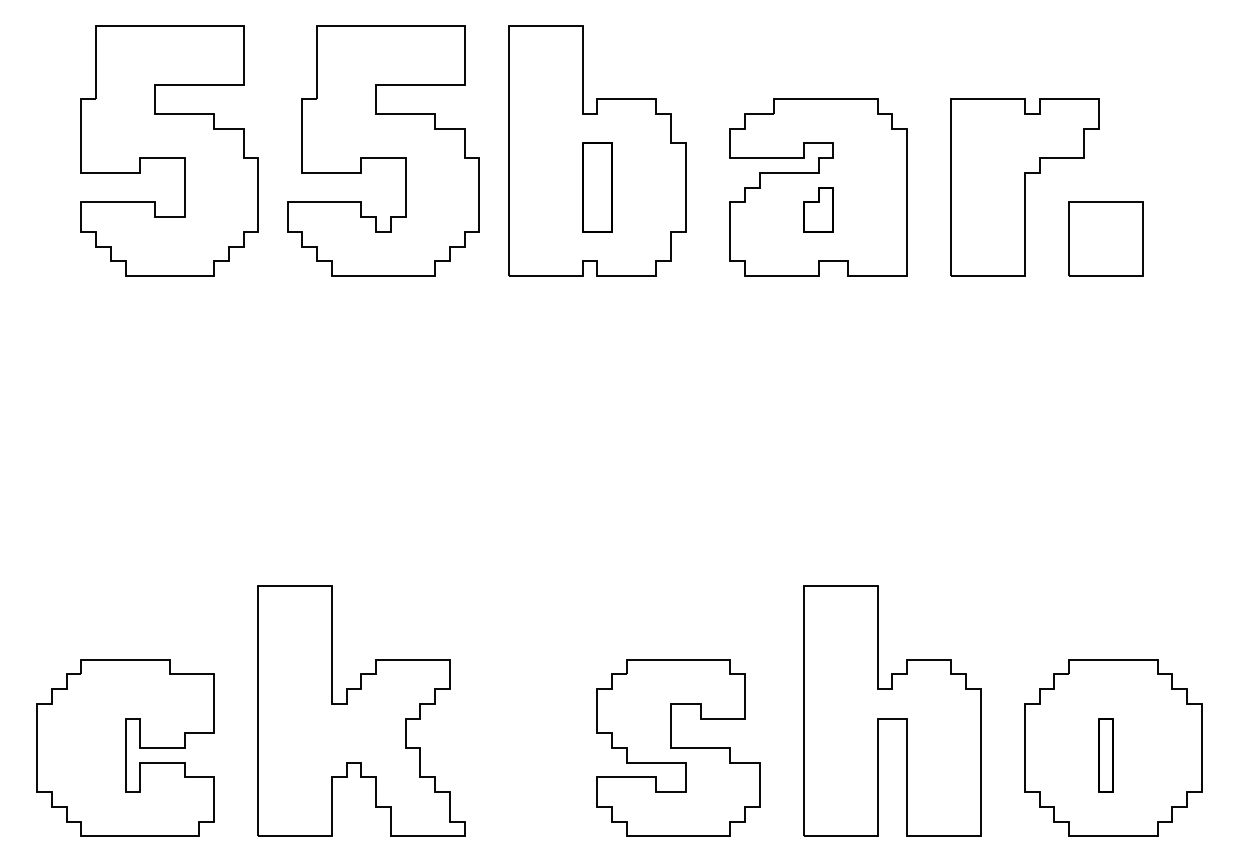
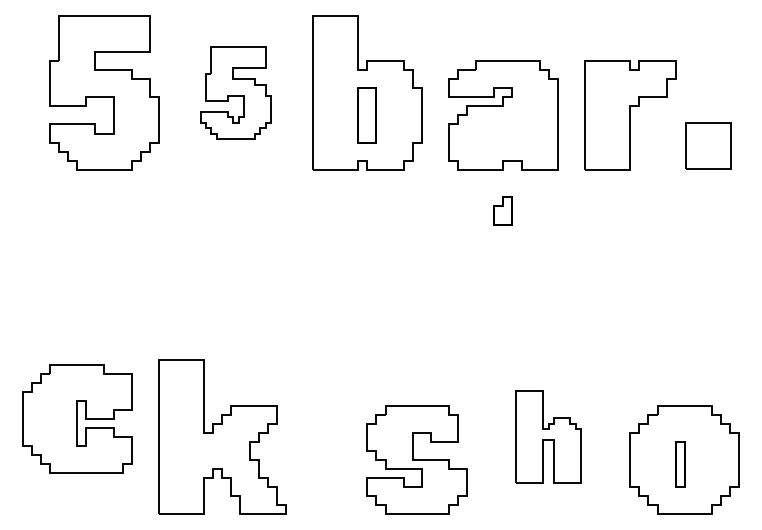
part: (382, 150) -> (235, 92), size x0.6
part: (817, 209) -> (502, 210), moved
part: (1106, 238) -> (708, 145), moved
part: (891, 709) -> (548, 436), size x0.6
part: (125, 747) -> (77, 418), moved

